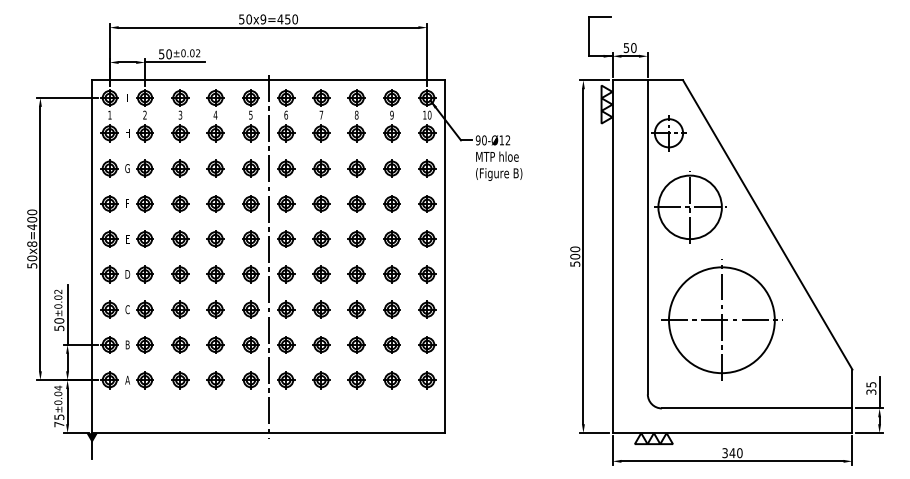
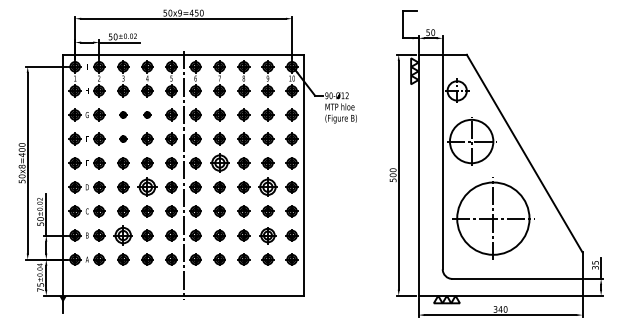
part: (180, 167) -> (123, 114), size x0.6
part: (215, 167) -> (147, 114), size x0.6
part: (180, 202) -> (123, 138), size x0.6
part: (321, 239) -> (219, 163), size x1.6
part: (215, 274) -> (147, 187), size x1.6
part: (391, 274) -> (267, 187), size x1.6
part: (180, 344) -> (123, 235), size x1.6
part: (391, 344) -> (267, 235), size x1.4

